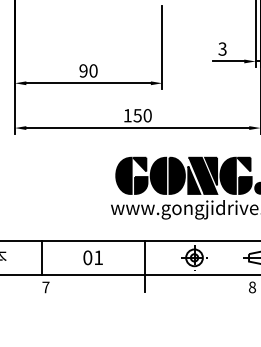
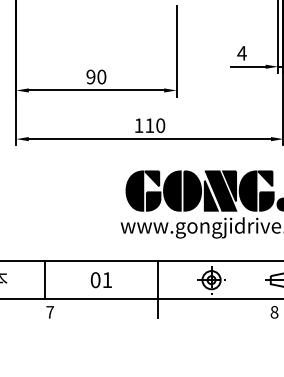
text: (222, 49) -> (241, 53), 3 -> 4
text: (137, 115) -> (149, 125), 150 -> 110

